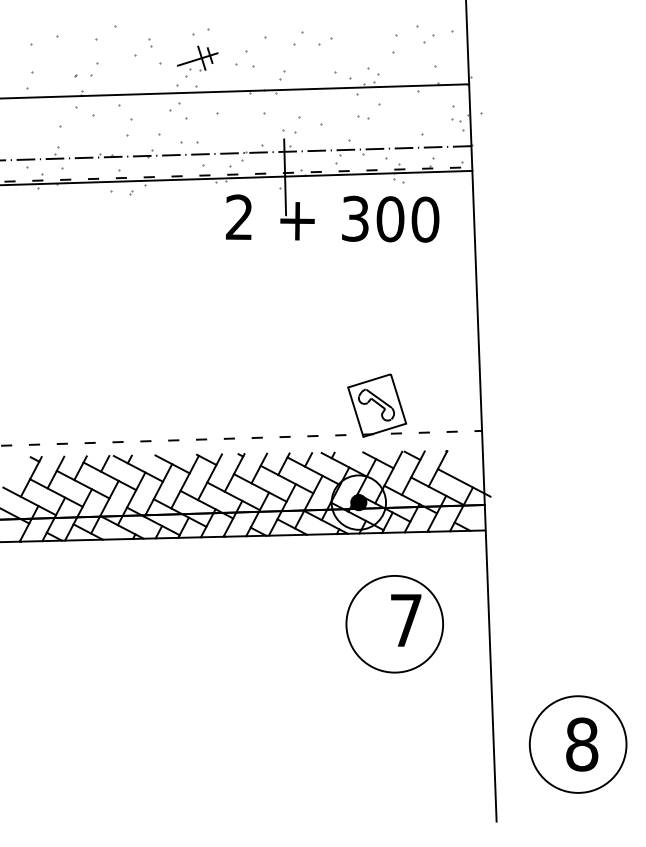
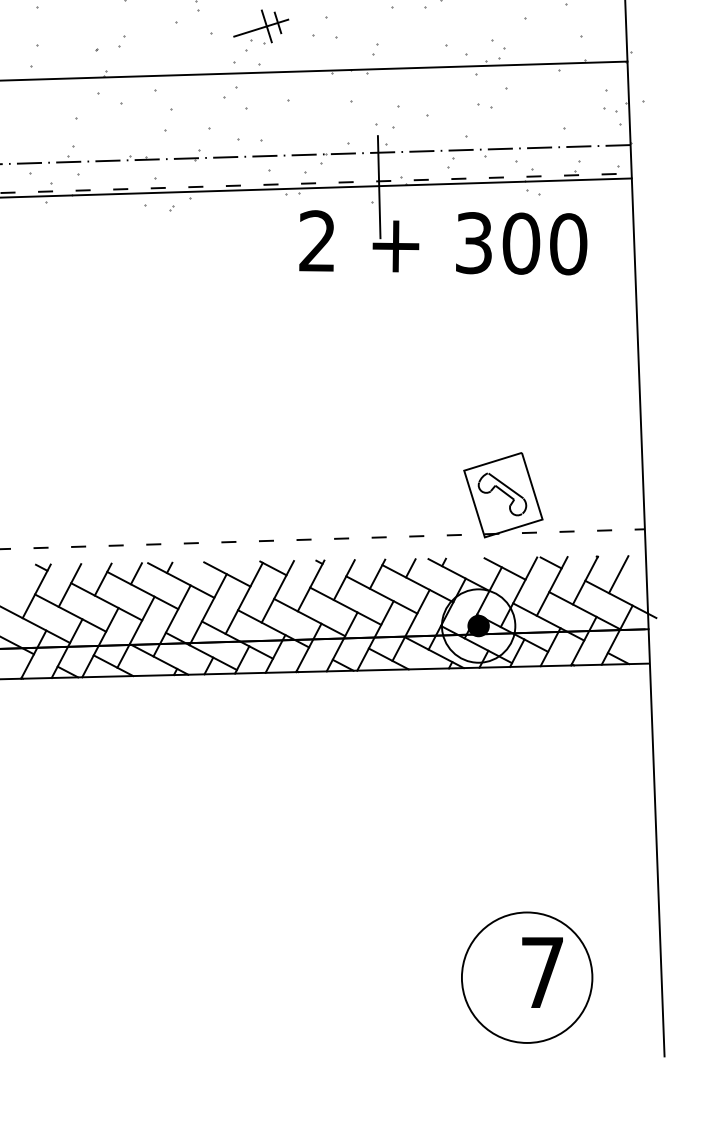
part: (94, 69) -> (121, 41), size x0.62
line: (462, 464) -> (618, 574), added
part: (394, 624) -> (526, 978), moved

